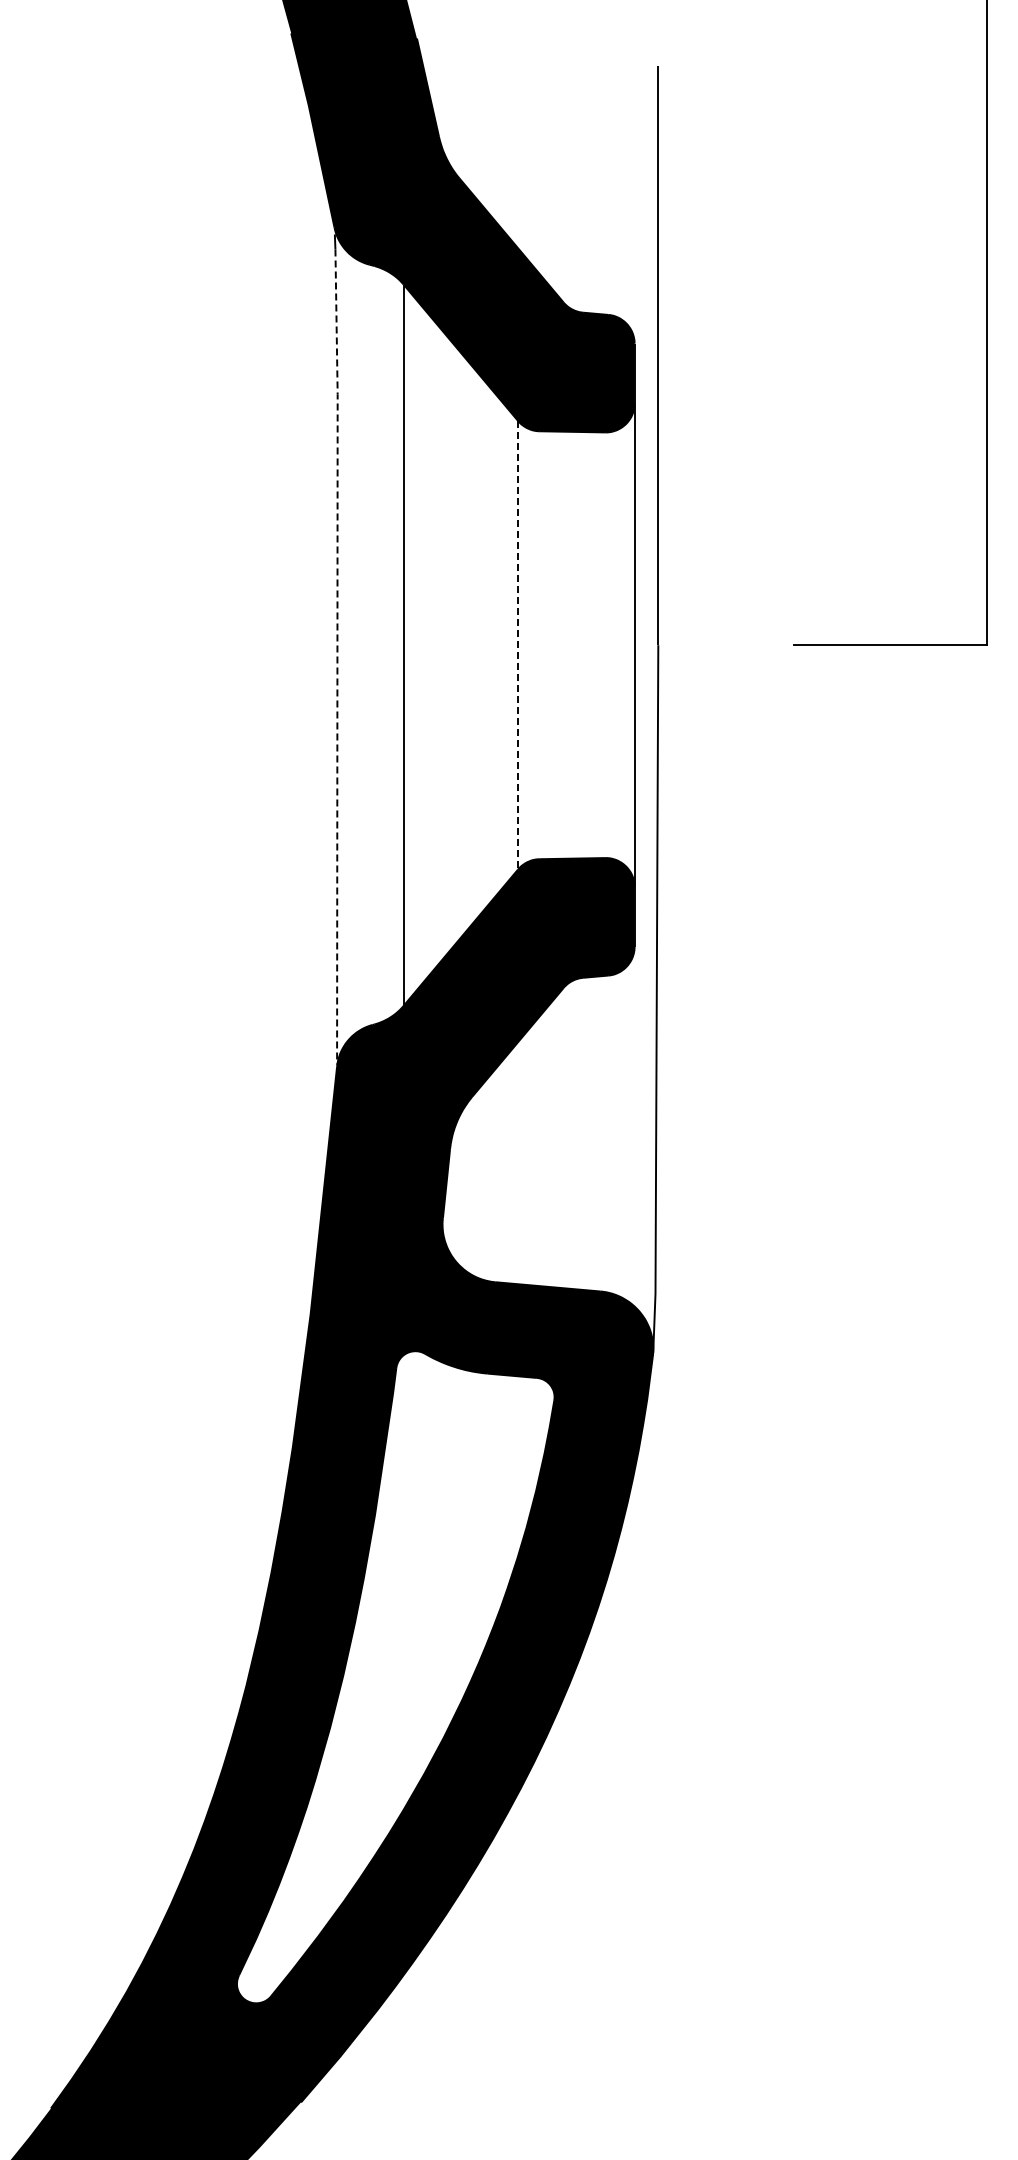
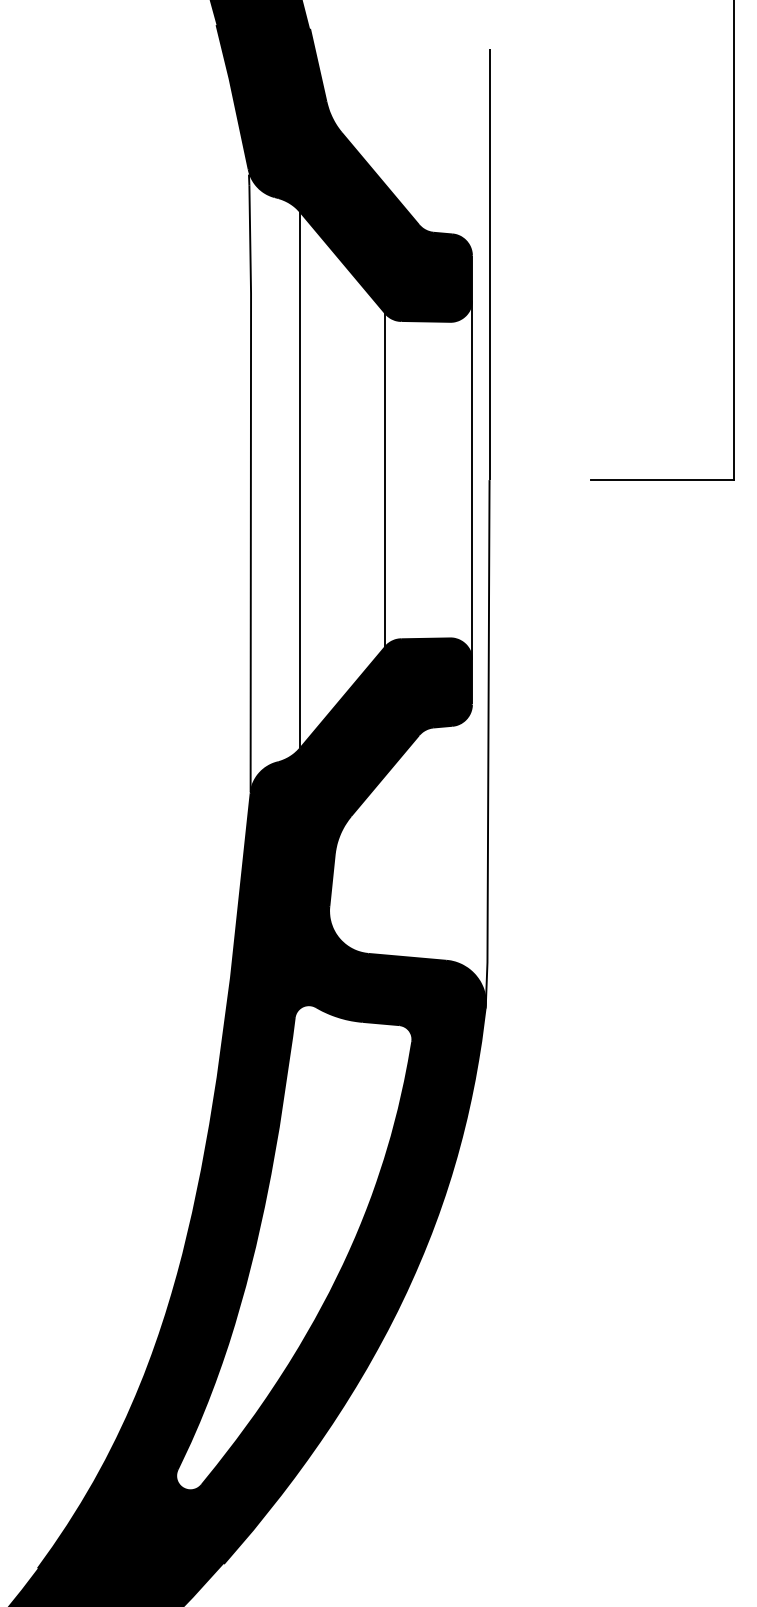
line: (518, 645) -> (385, 480), dashed -> solid
line: (337, 656) -> (250, 488), dashed -> solid

